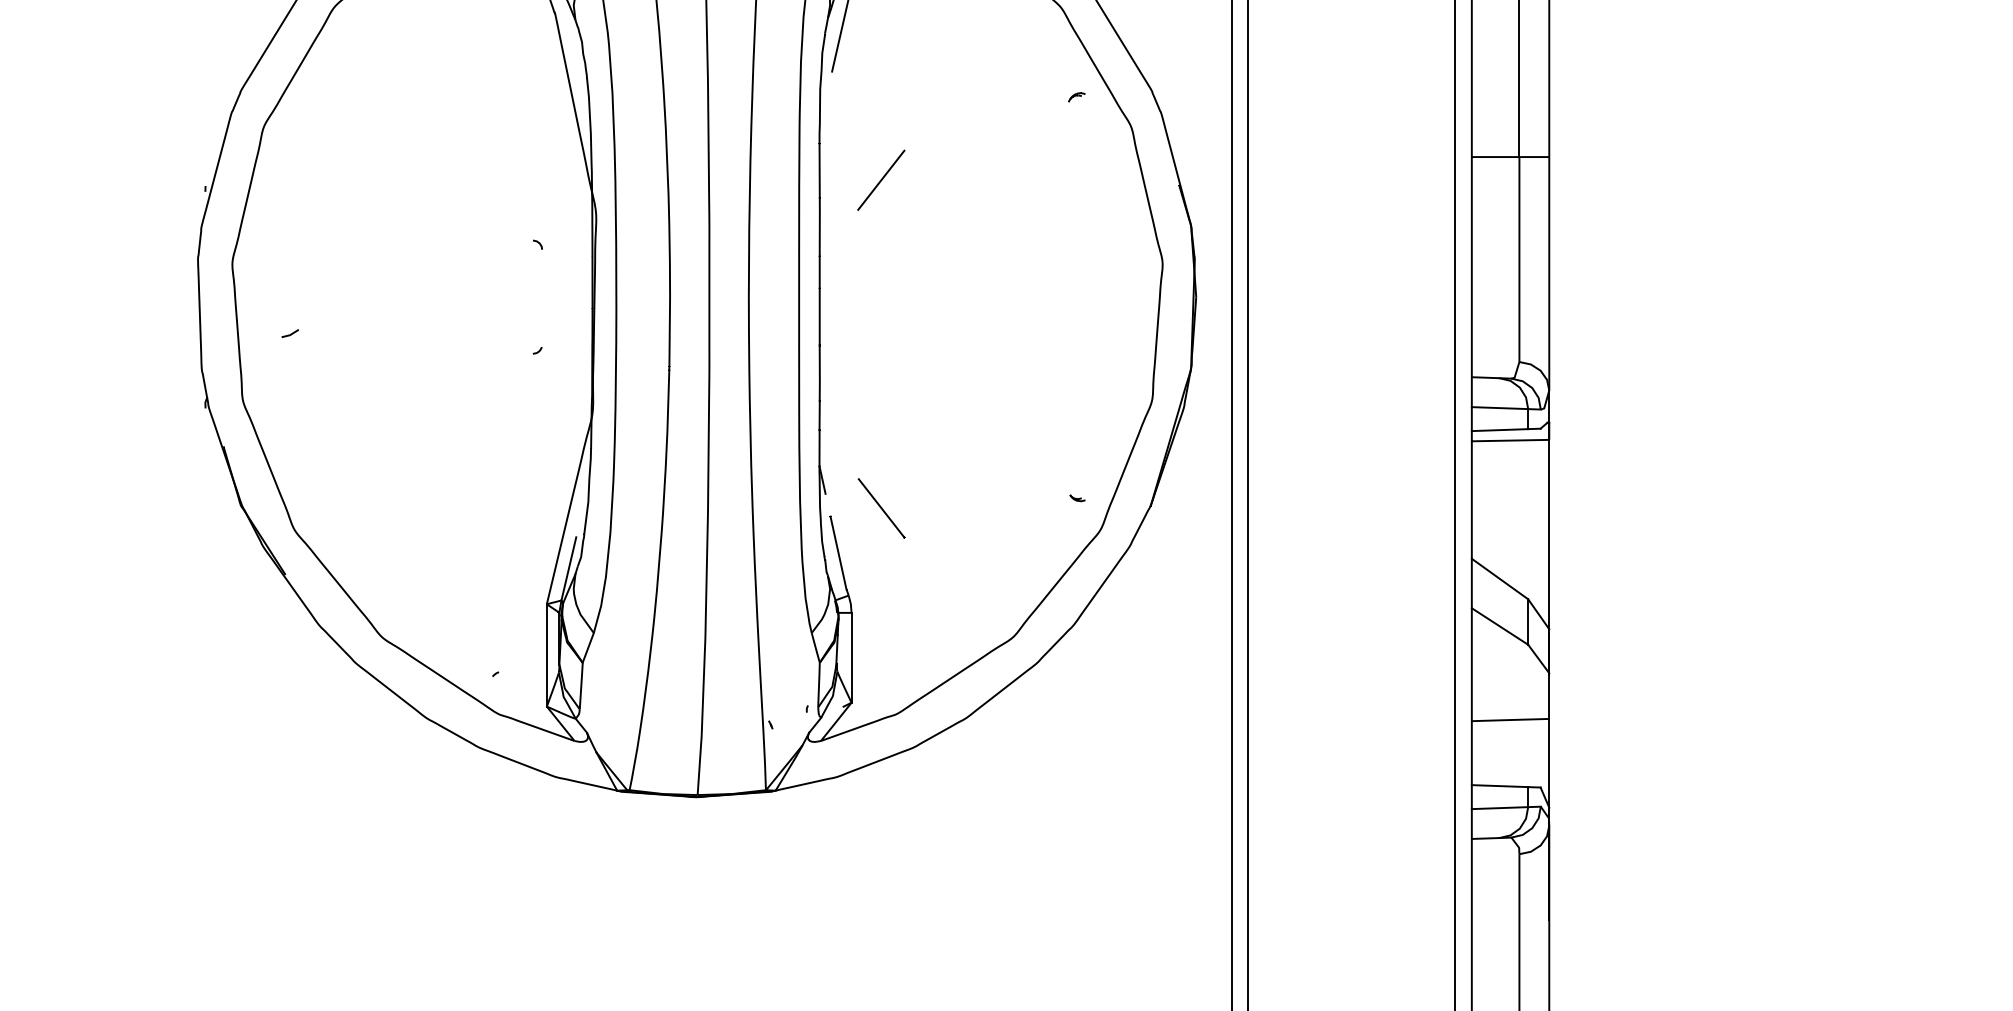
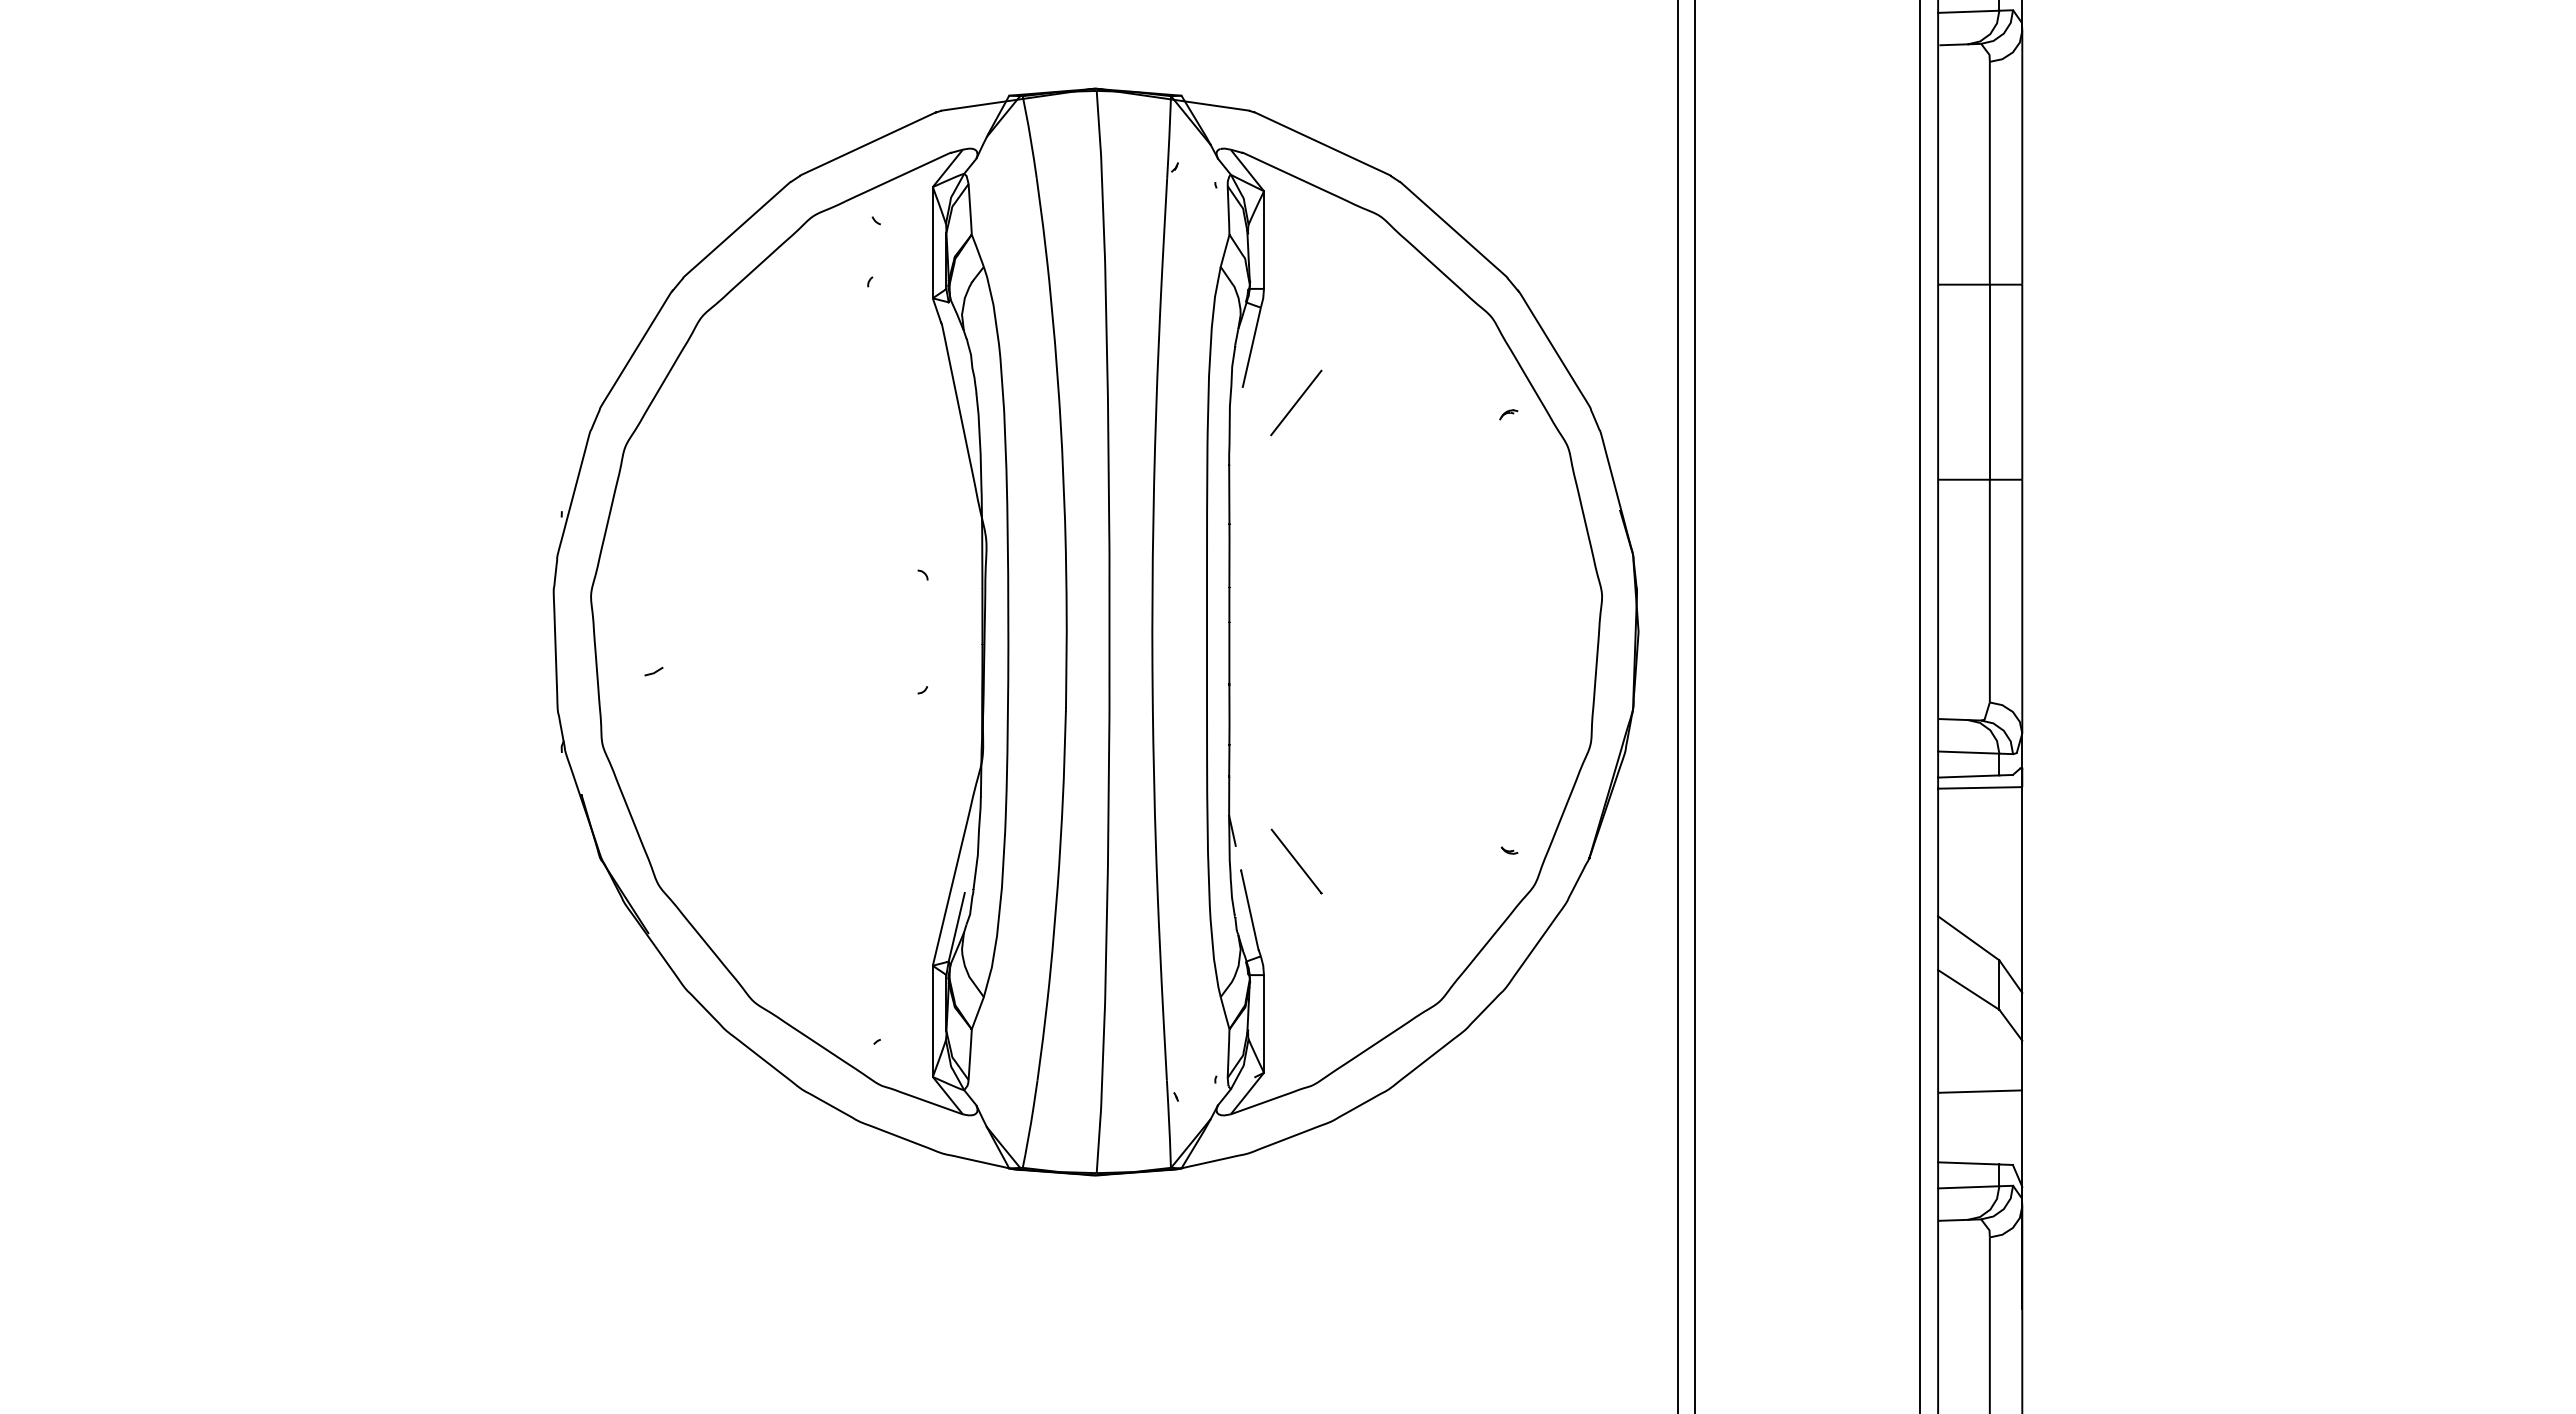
line: (881, 179) -> (1296, 402), moved

